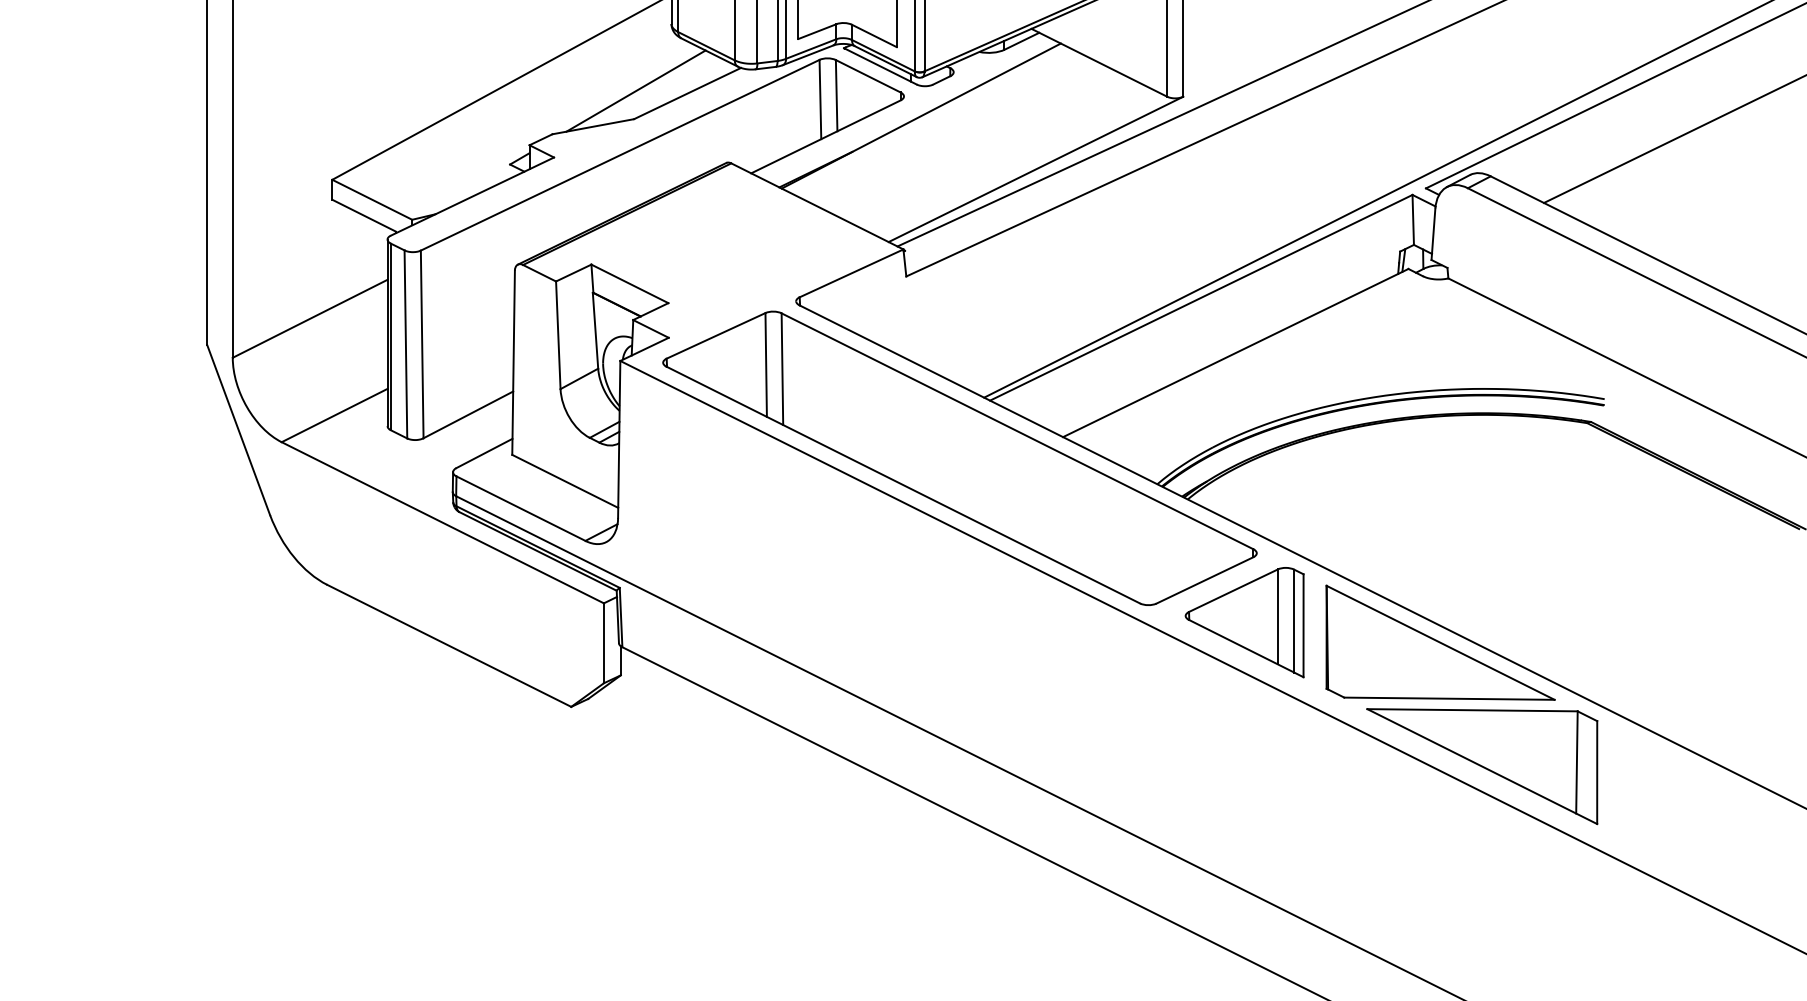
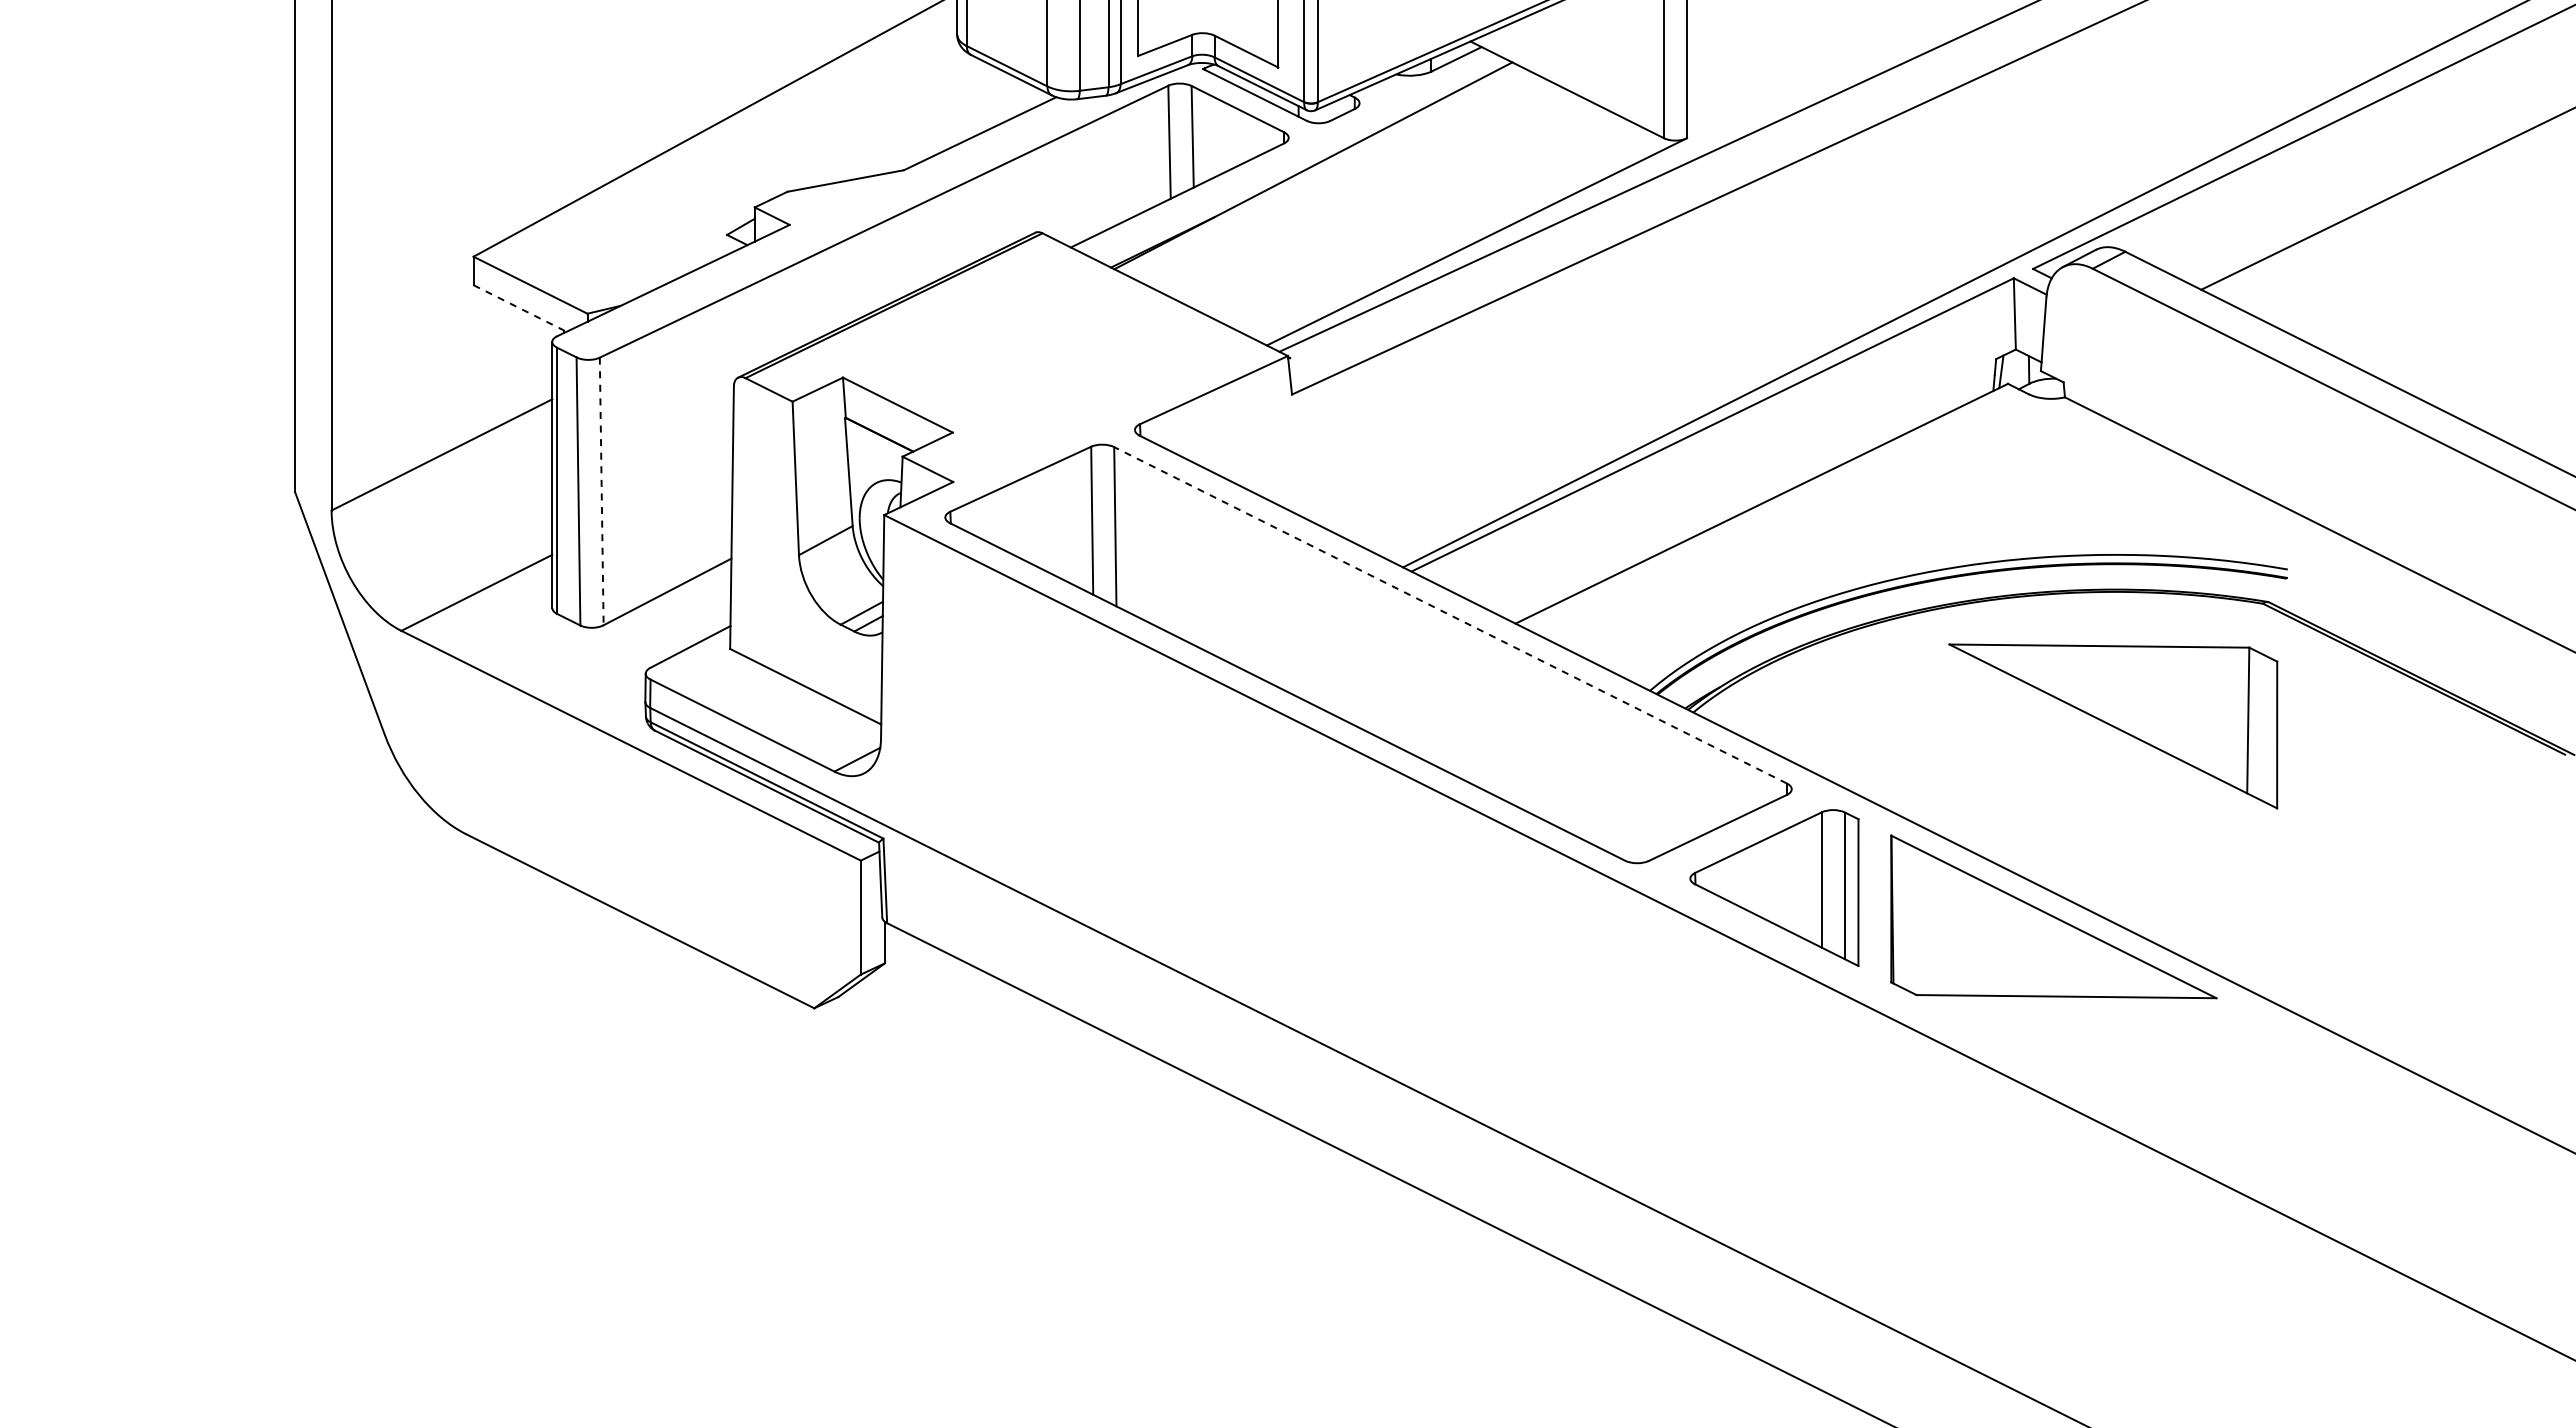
line: (635, 91) -> (906, 130), removed
line: (363, 215) -> (518, 307), solid -> dashed
line: (422, 344) -> (601, 491), solid -> dashed
line: (1017, 431) -> (1450, 615), solid -> dashed
part: (1482, 766) -> (2113, 726), moved

